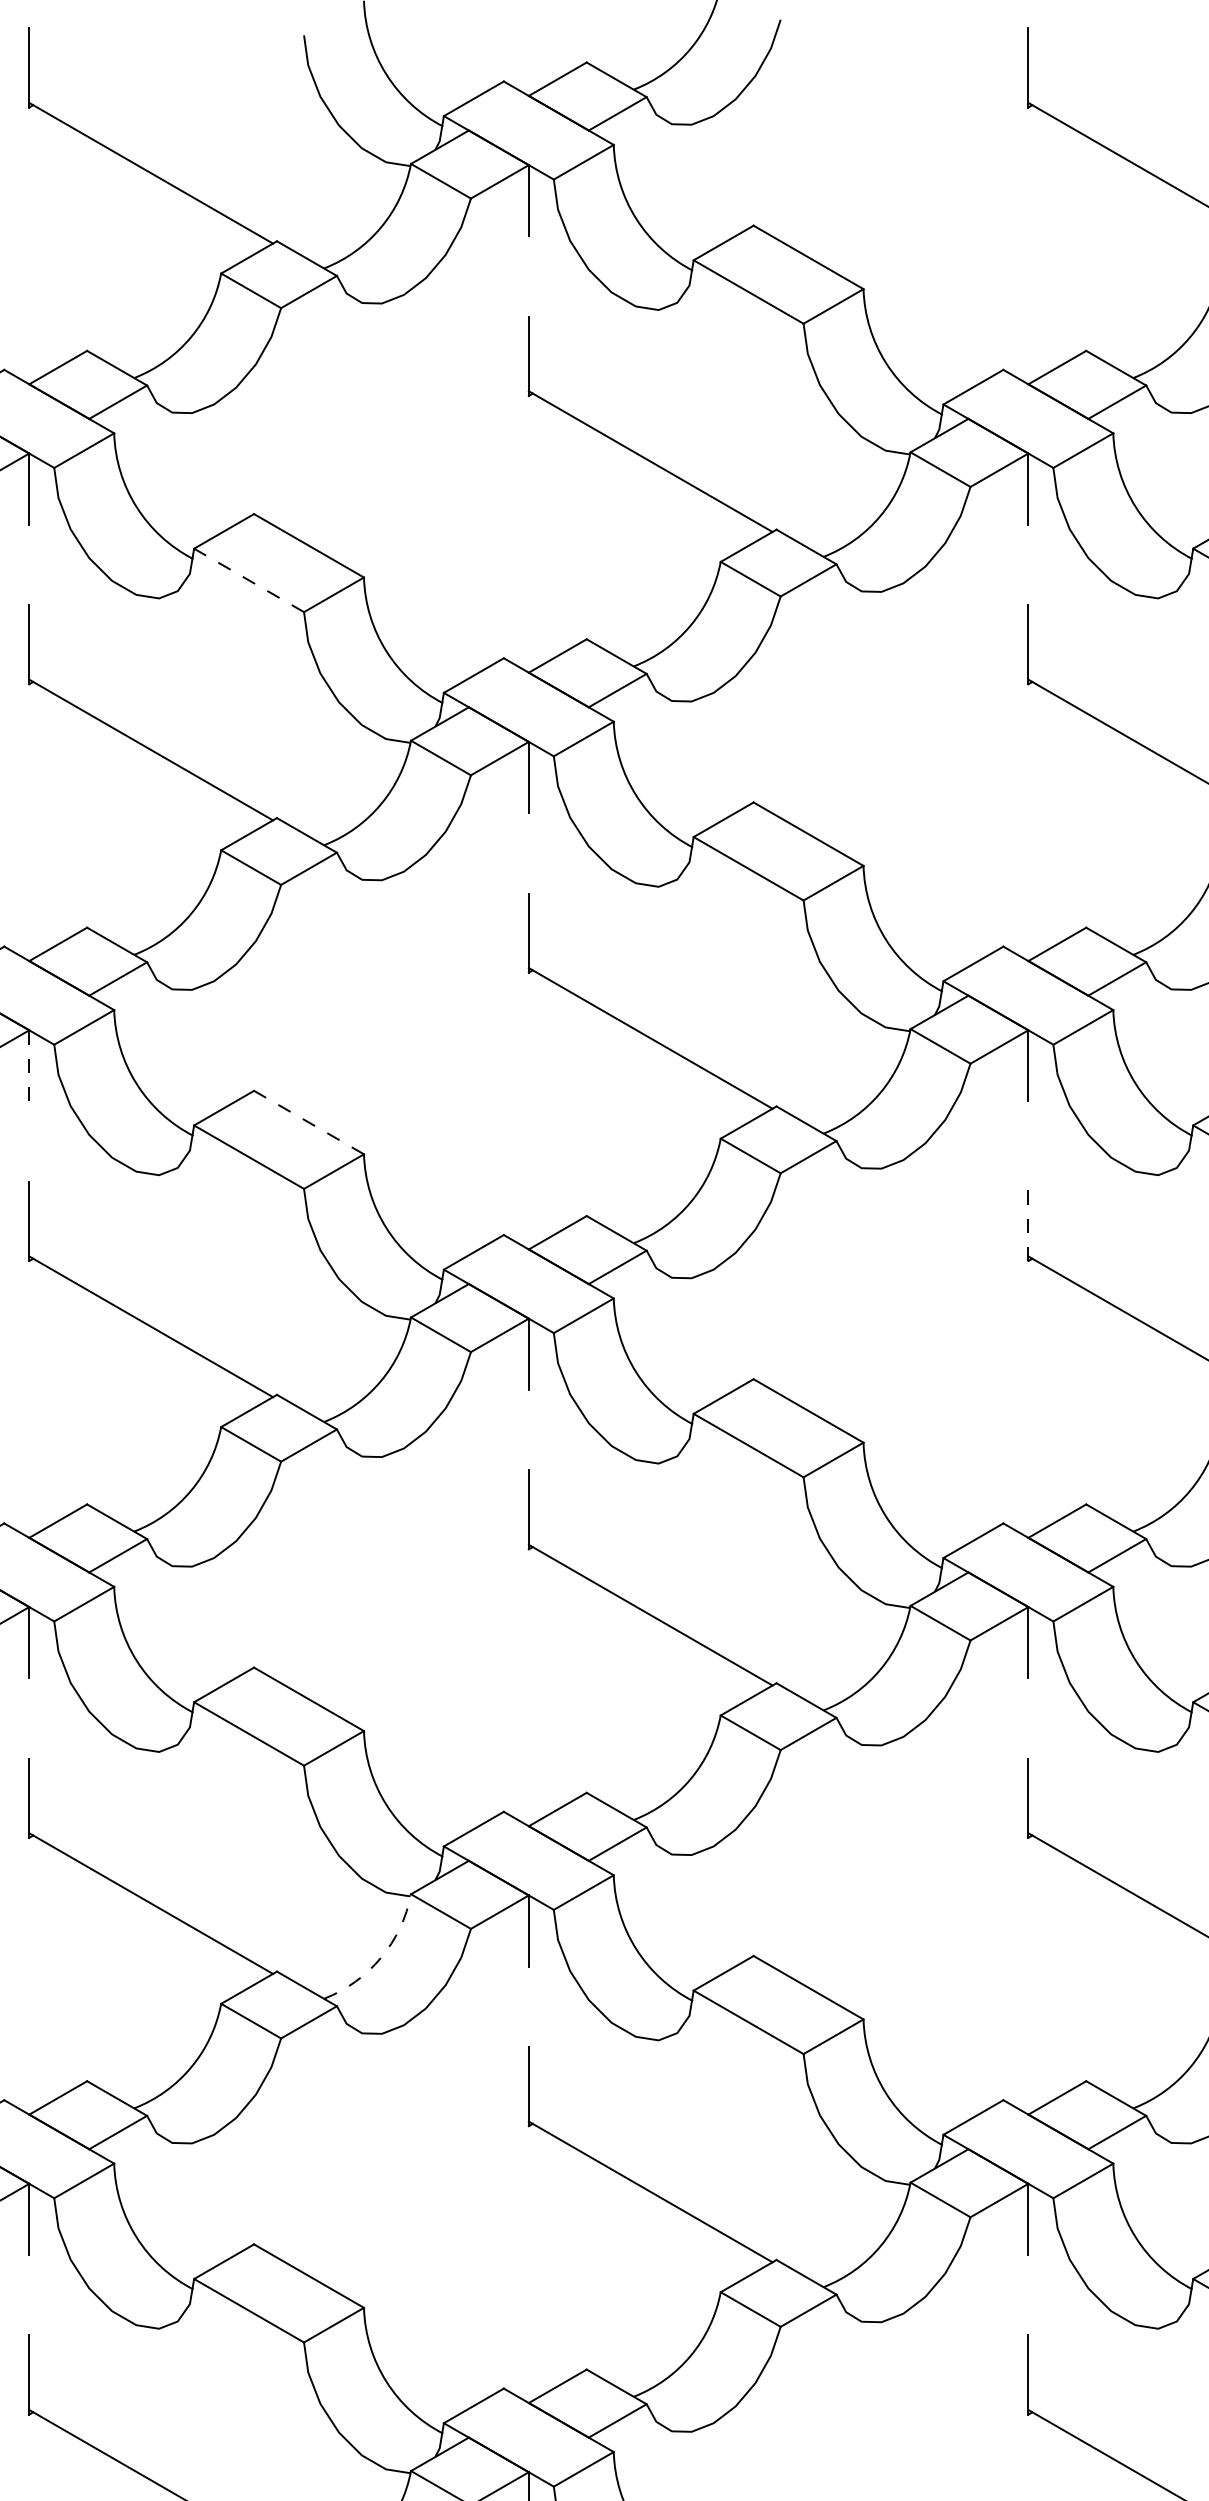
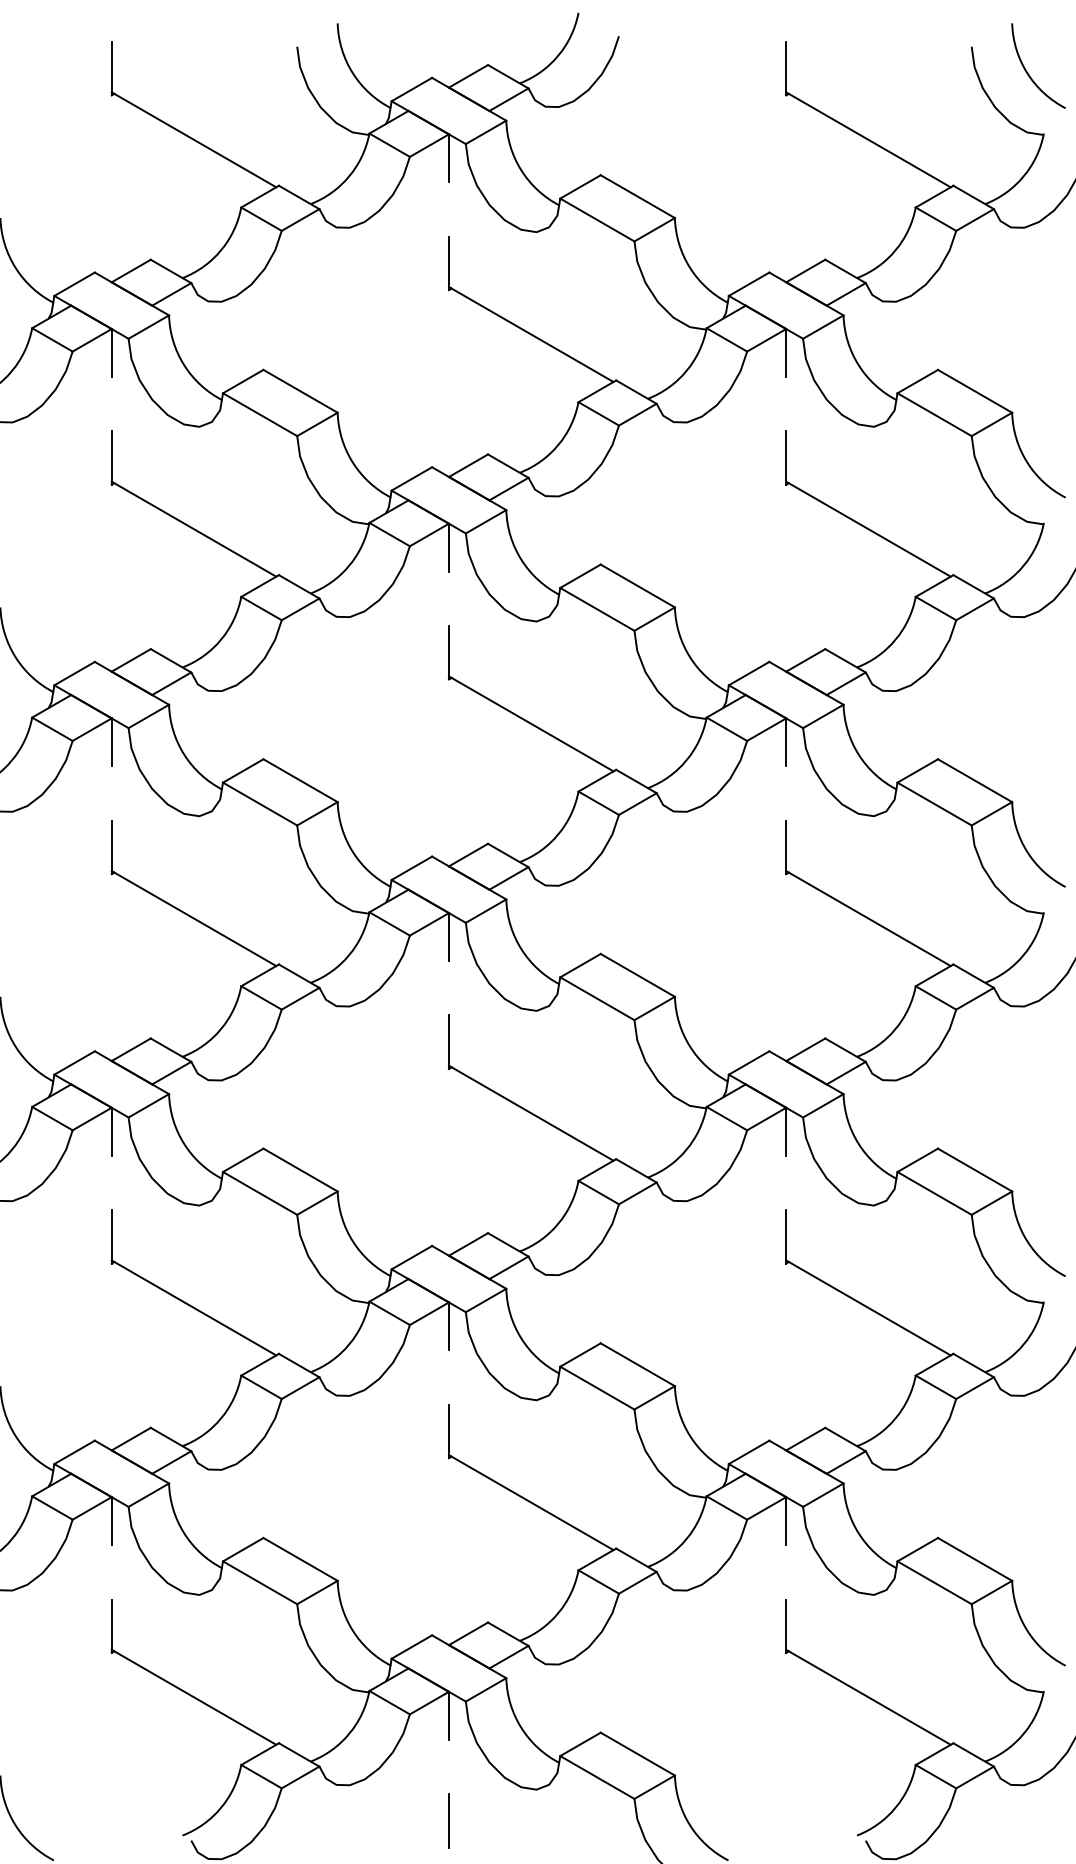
line: (249, 580) -> (260, 414), dashed -> solid
line: (28, 1065) -> (111, 742), dashed -> solid
line: (308, 1122) -> (300, 780), dashed -> solid
line: (1028, 1221) -> (786, 847), dashed -> solid
arc: (381, 1957) -> (349, 1344), dashed -> solid

